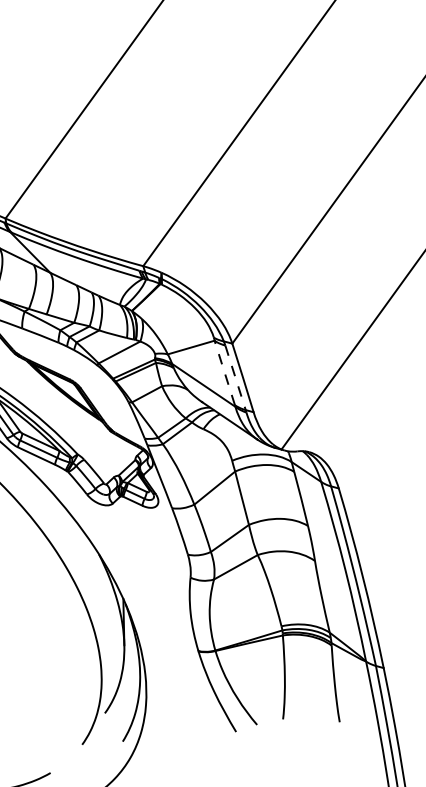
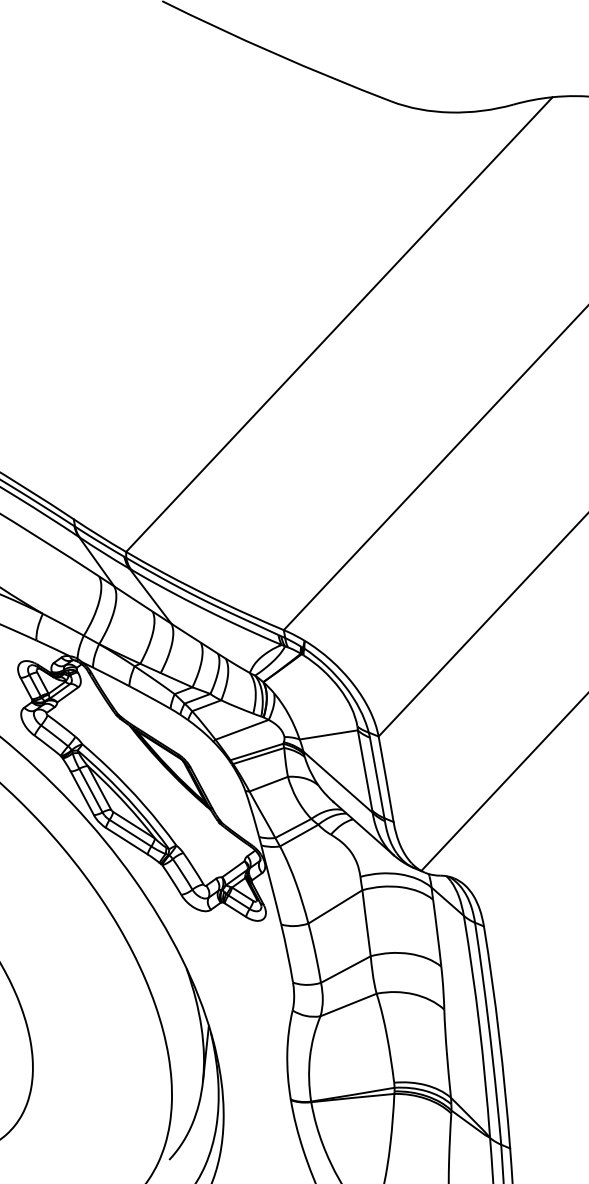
line: (225, 372) -> (365, 770), dashed -> solid
line: (235, 377) -> (377, 777), dashed -> solid

